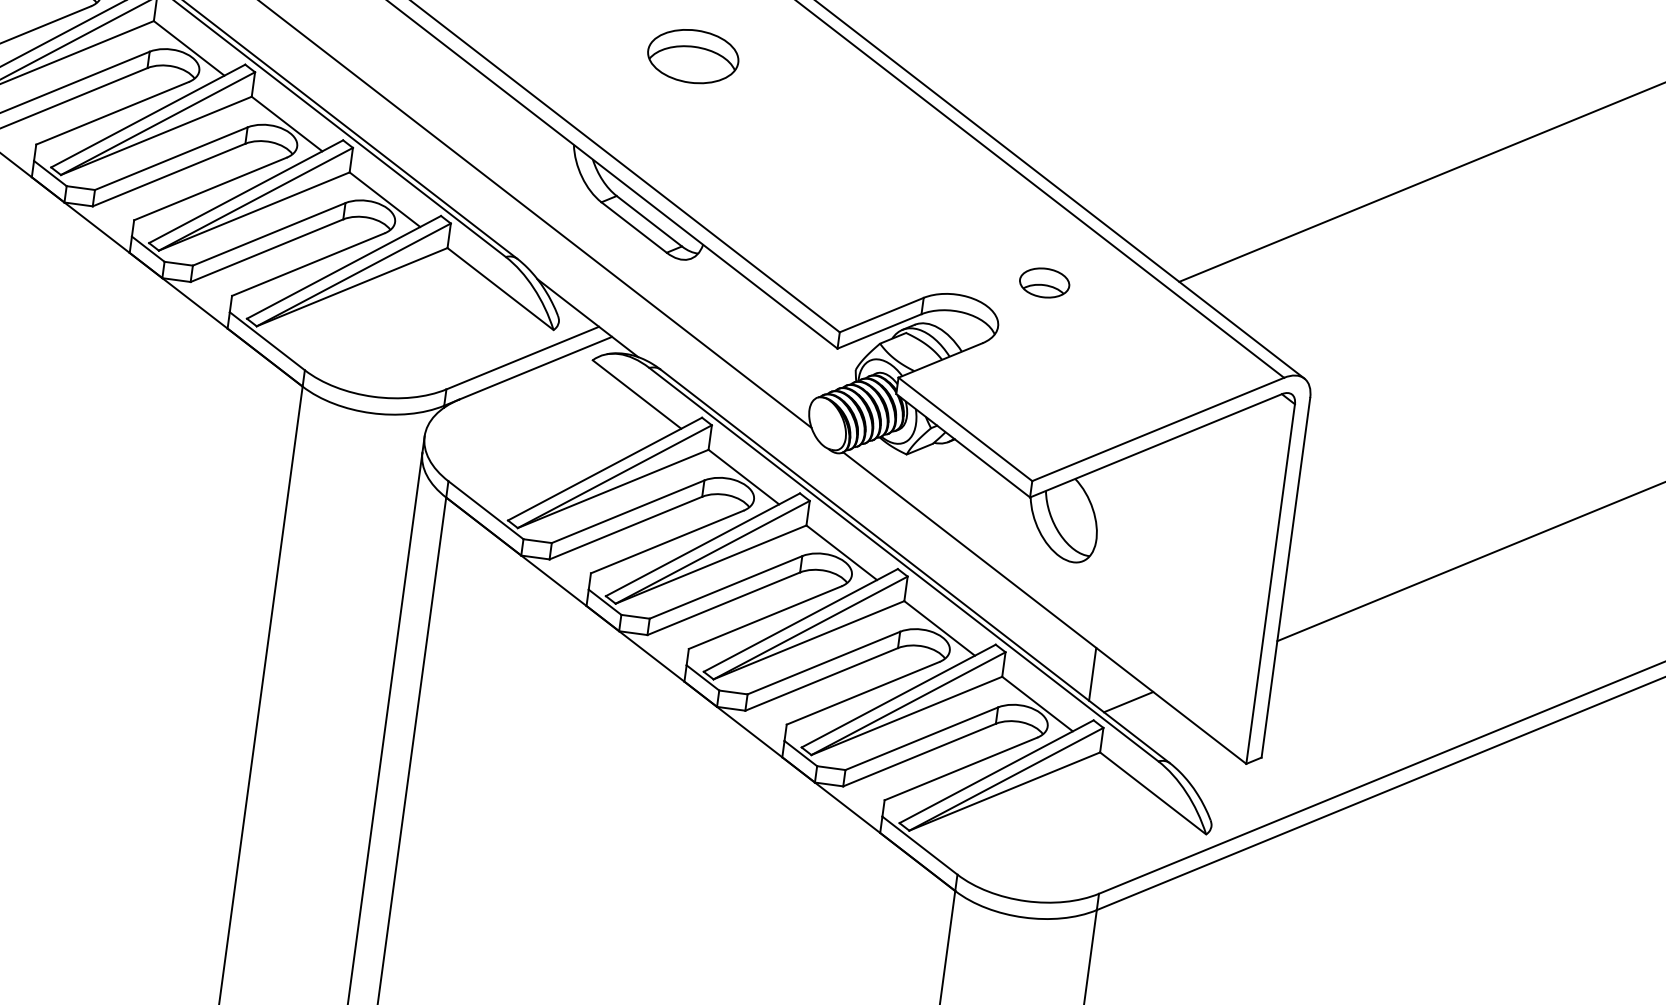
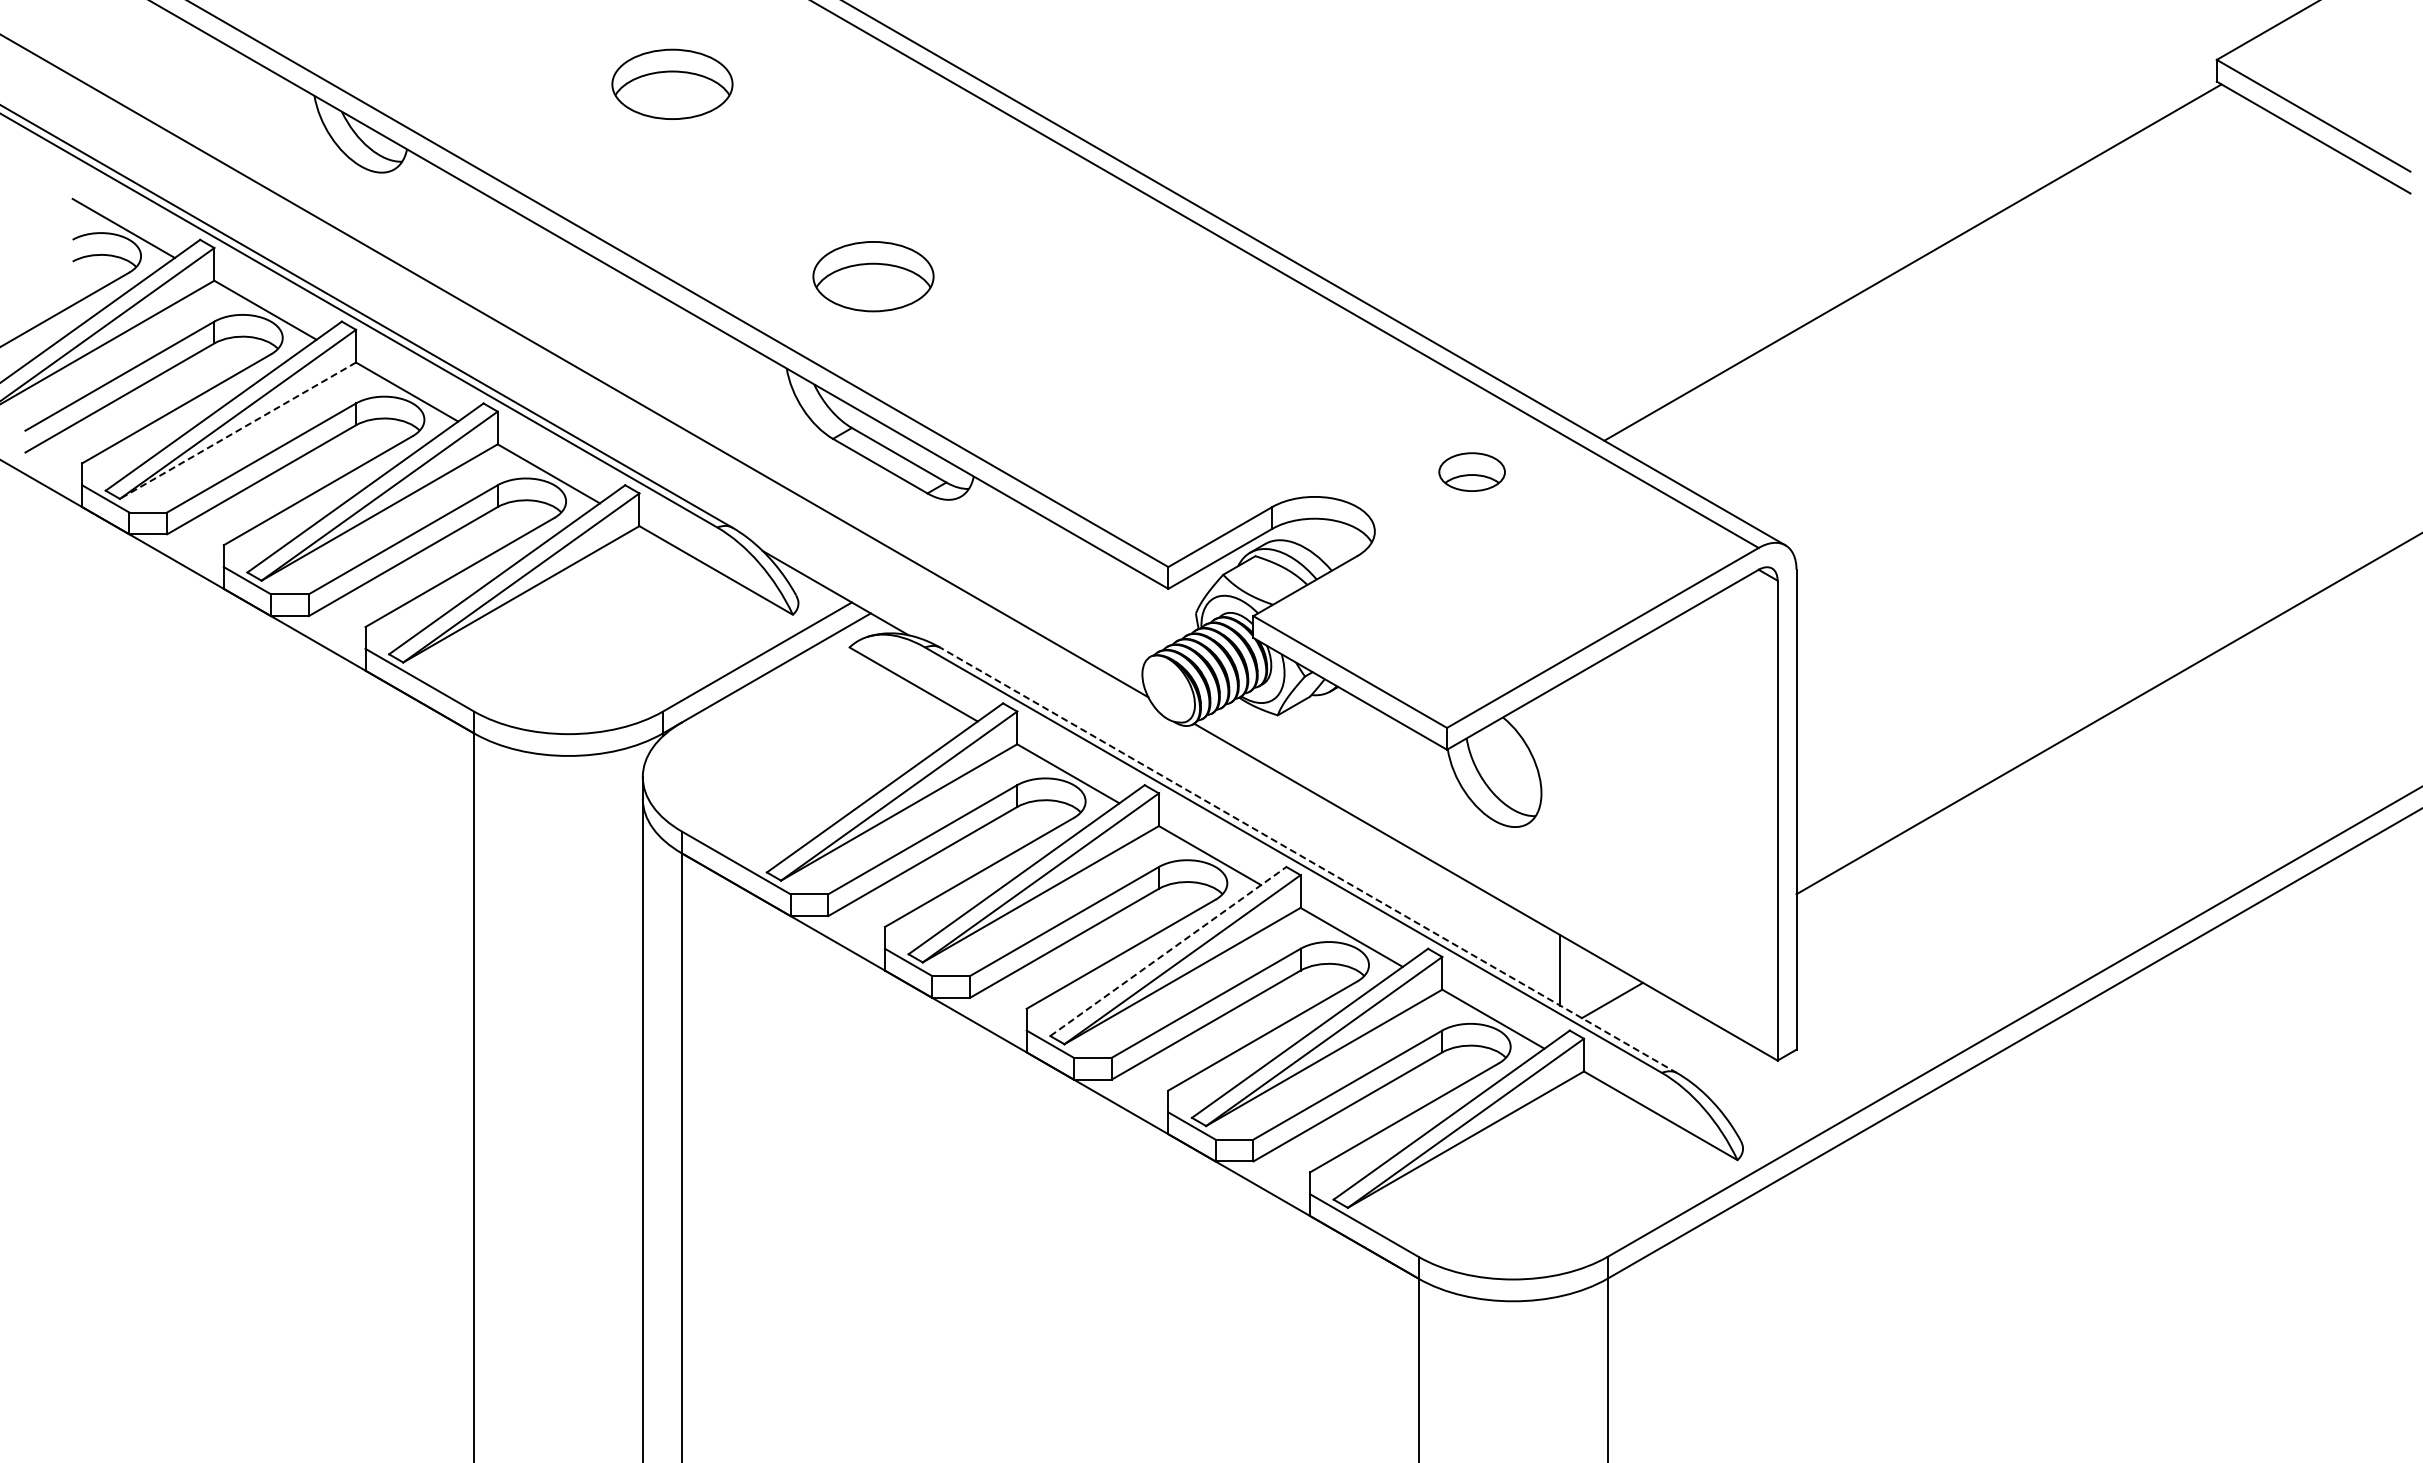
part: (693, 56) -> (873, 276), moved
line: (156, 135) -> (237, 430), solid -> dashed
part: (1044, 282) -> (1471, 471), moved
line: (915, 566) -> (1308, 860), solid -> dashed
line: (800, 620) -> (1168, 951), solid -> dashed

